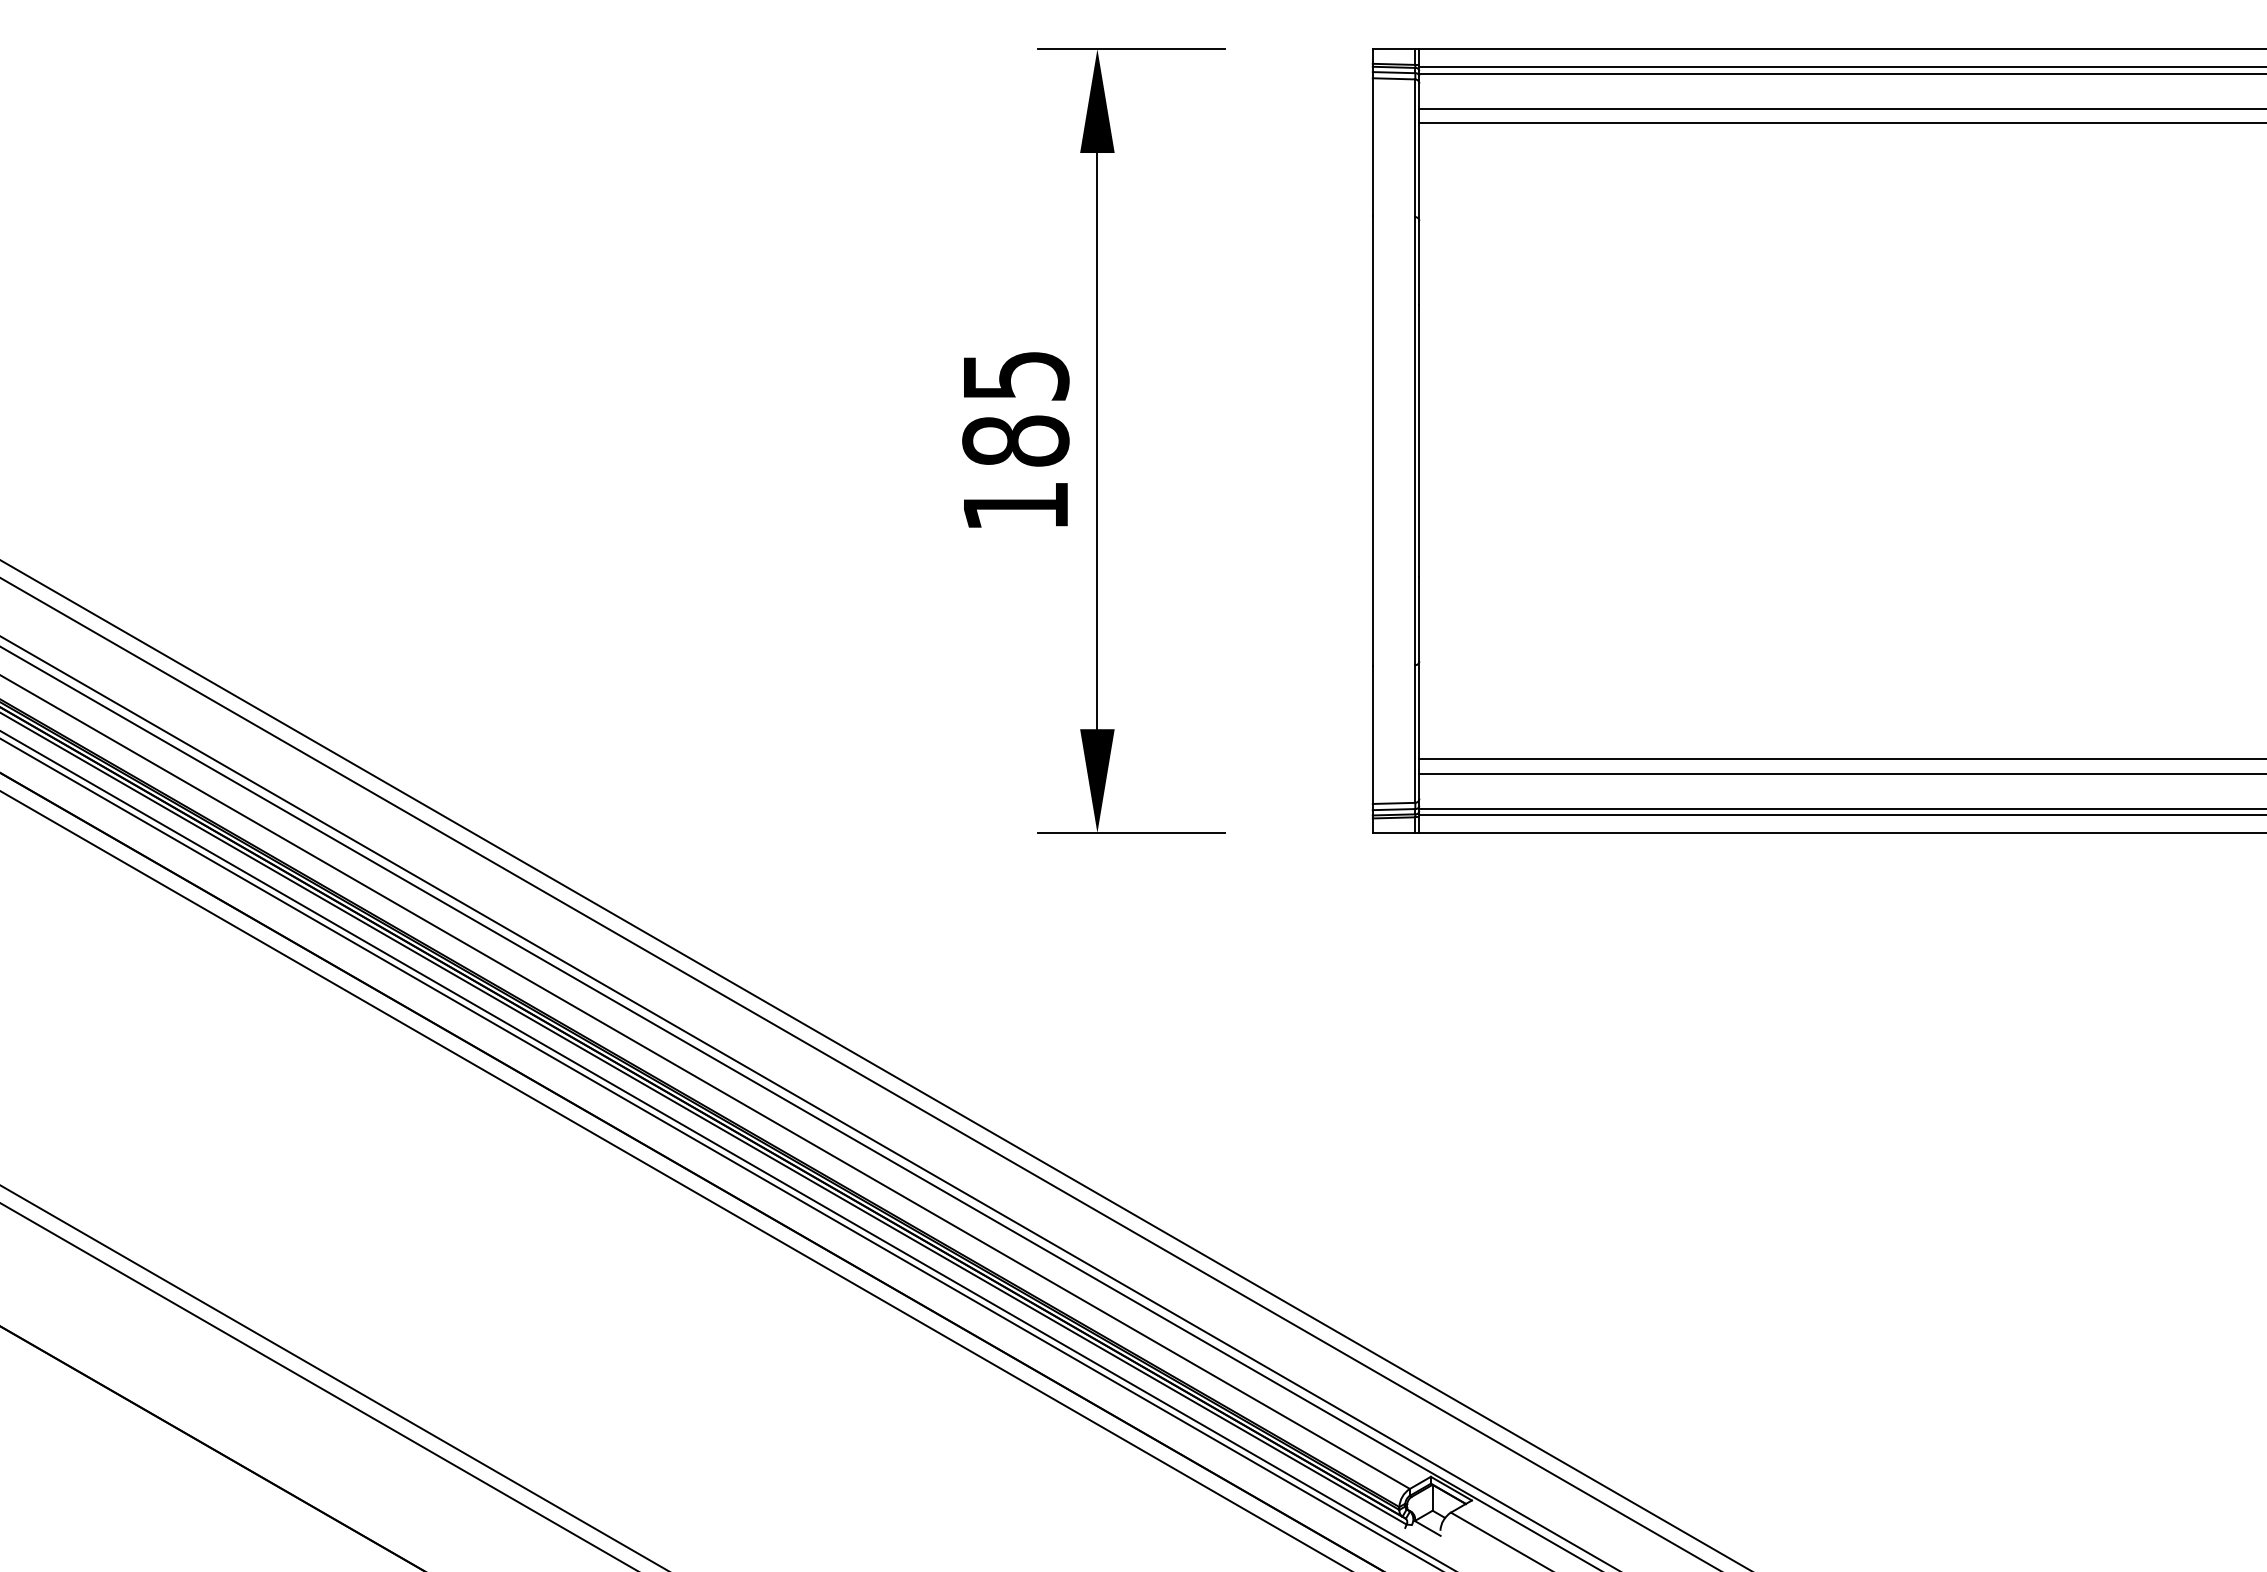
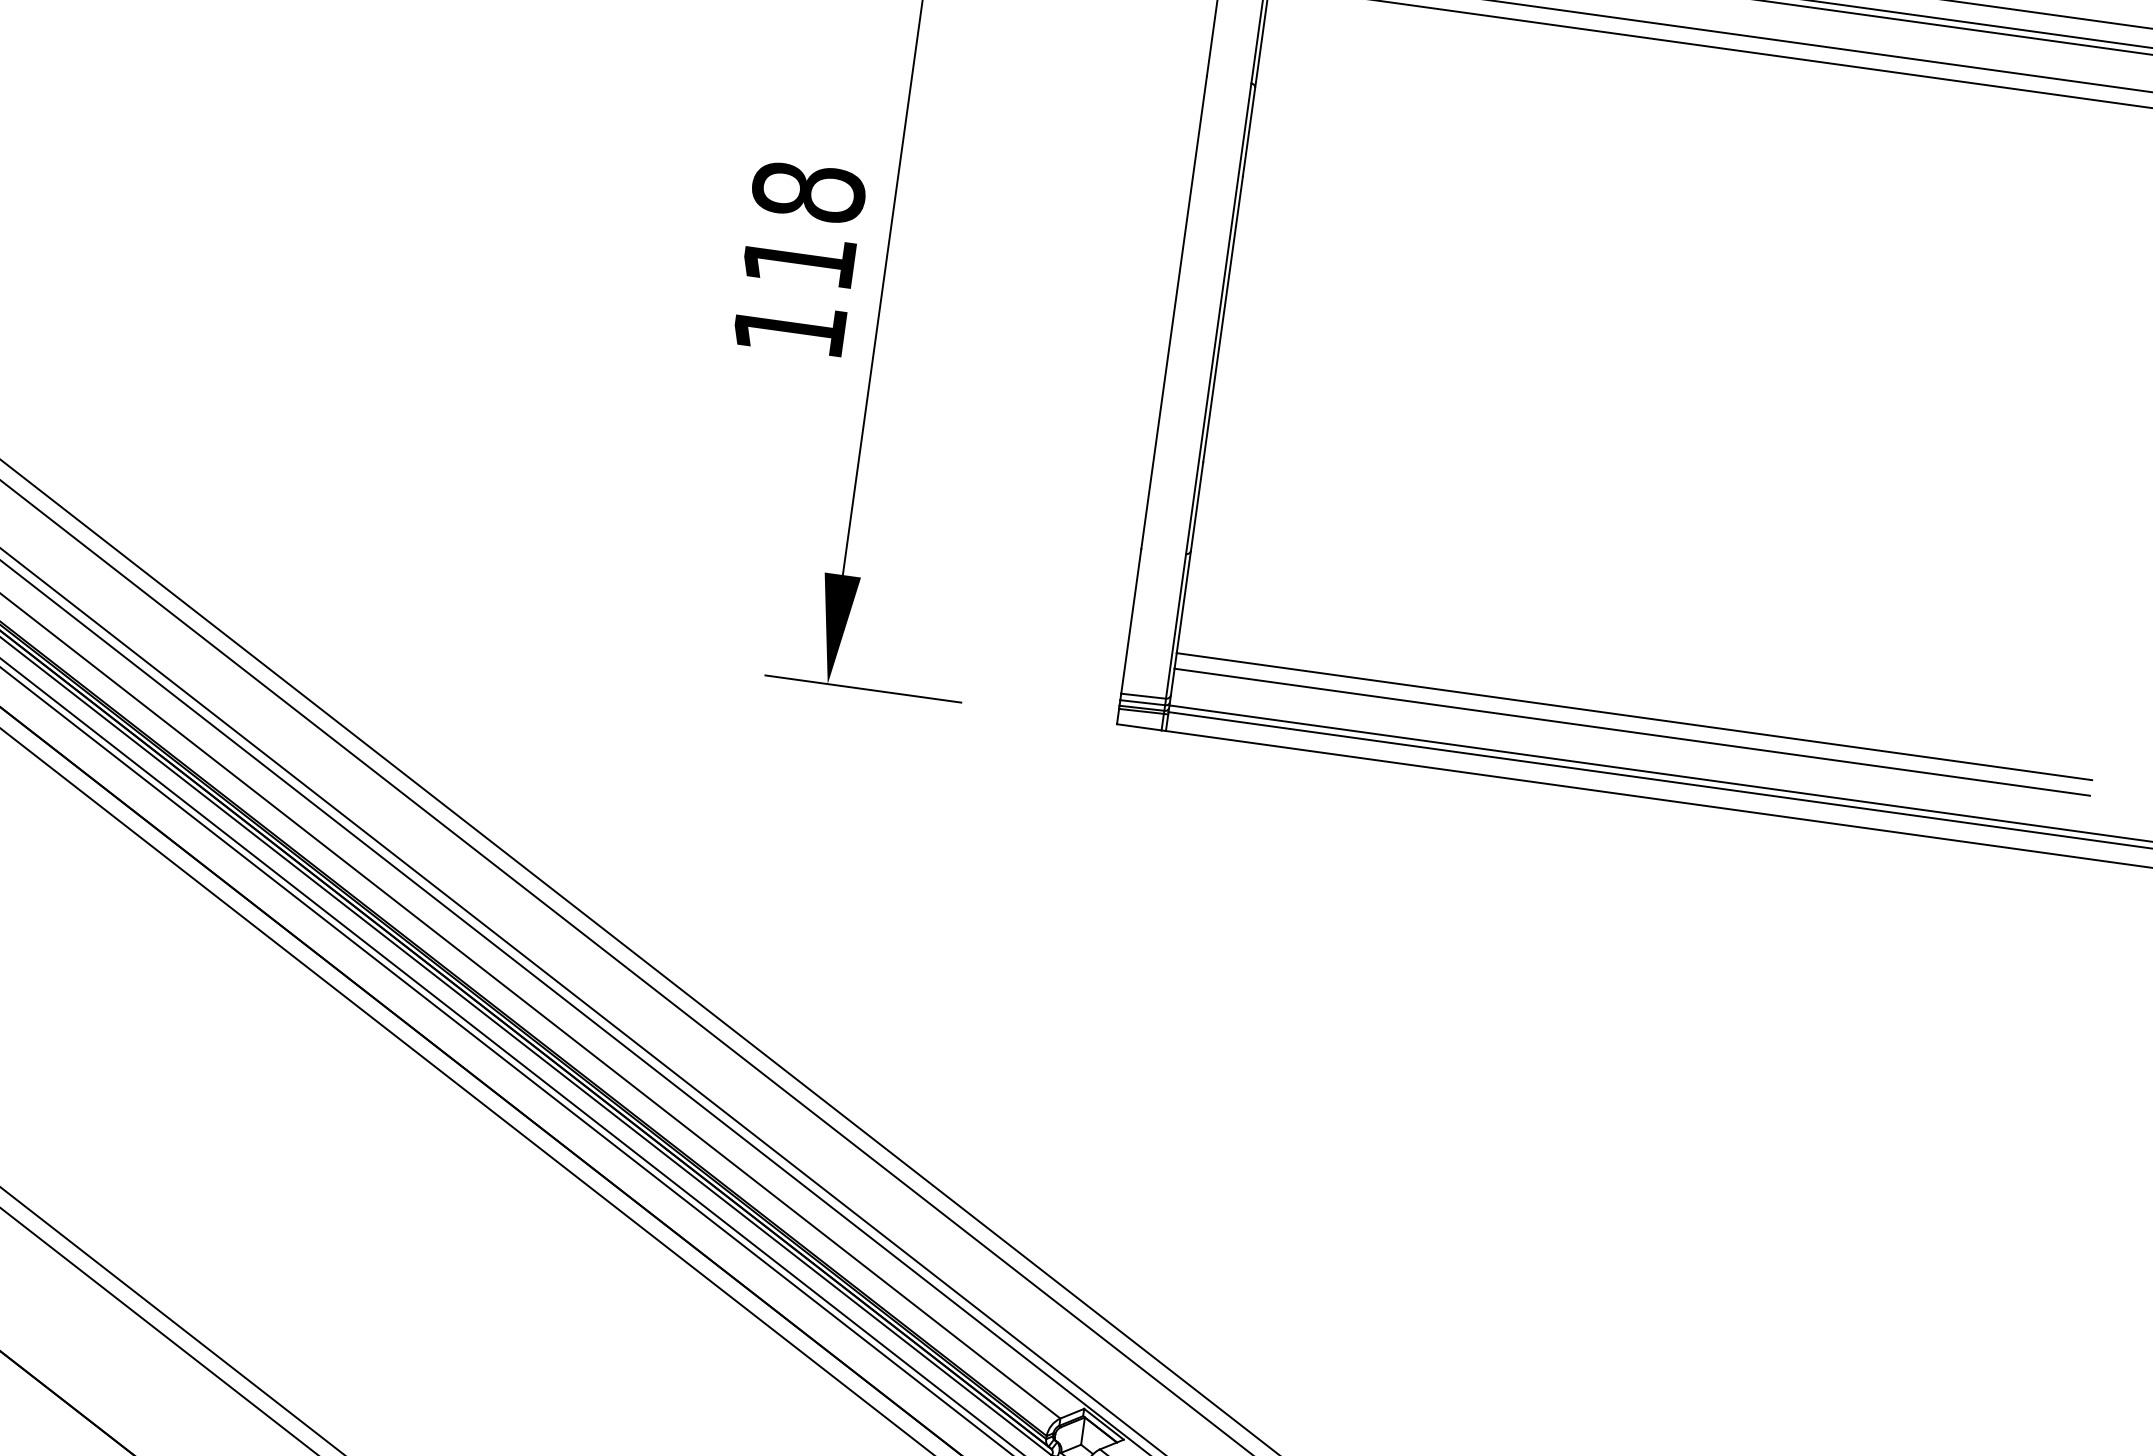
text: (1015, 408) -> (803, 226), 185 -> 118

